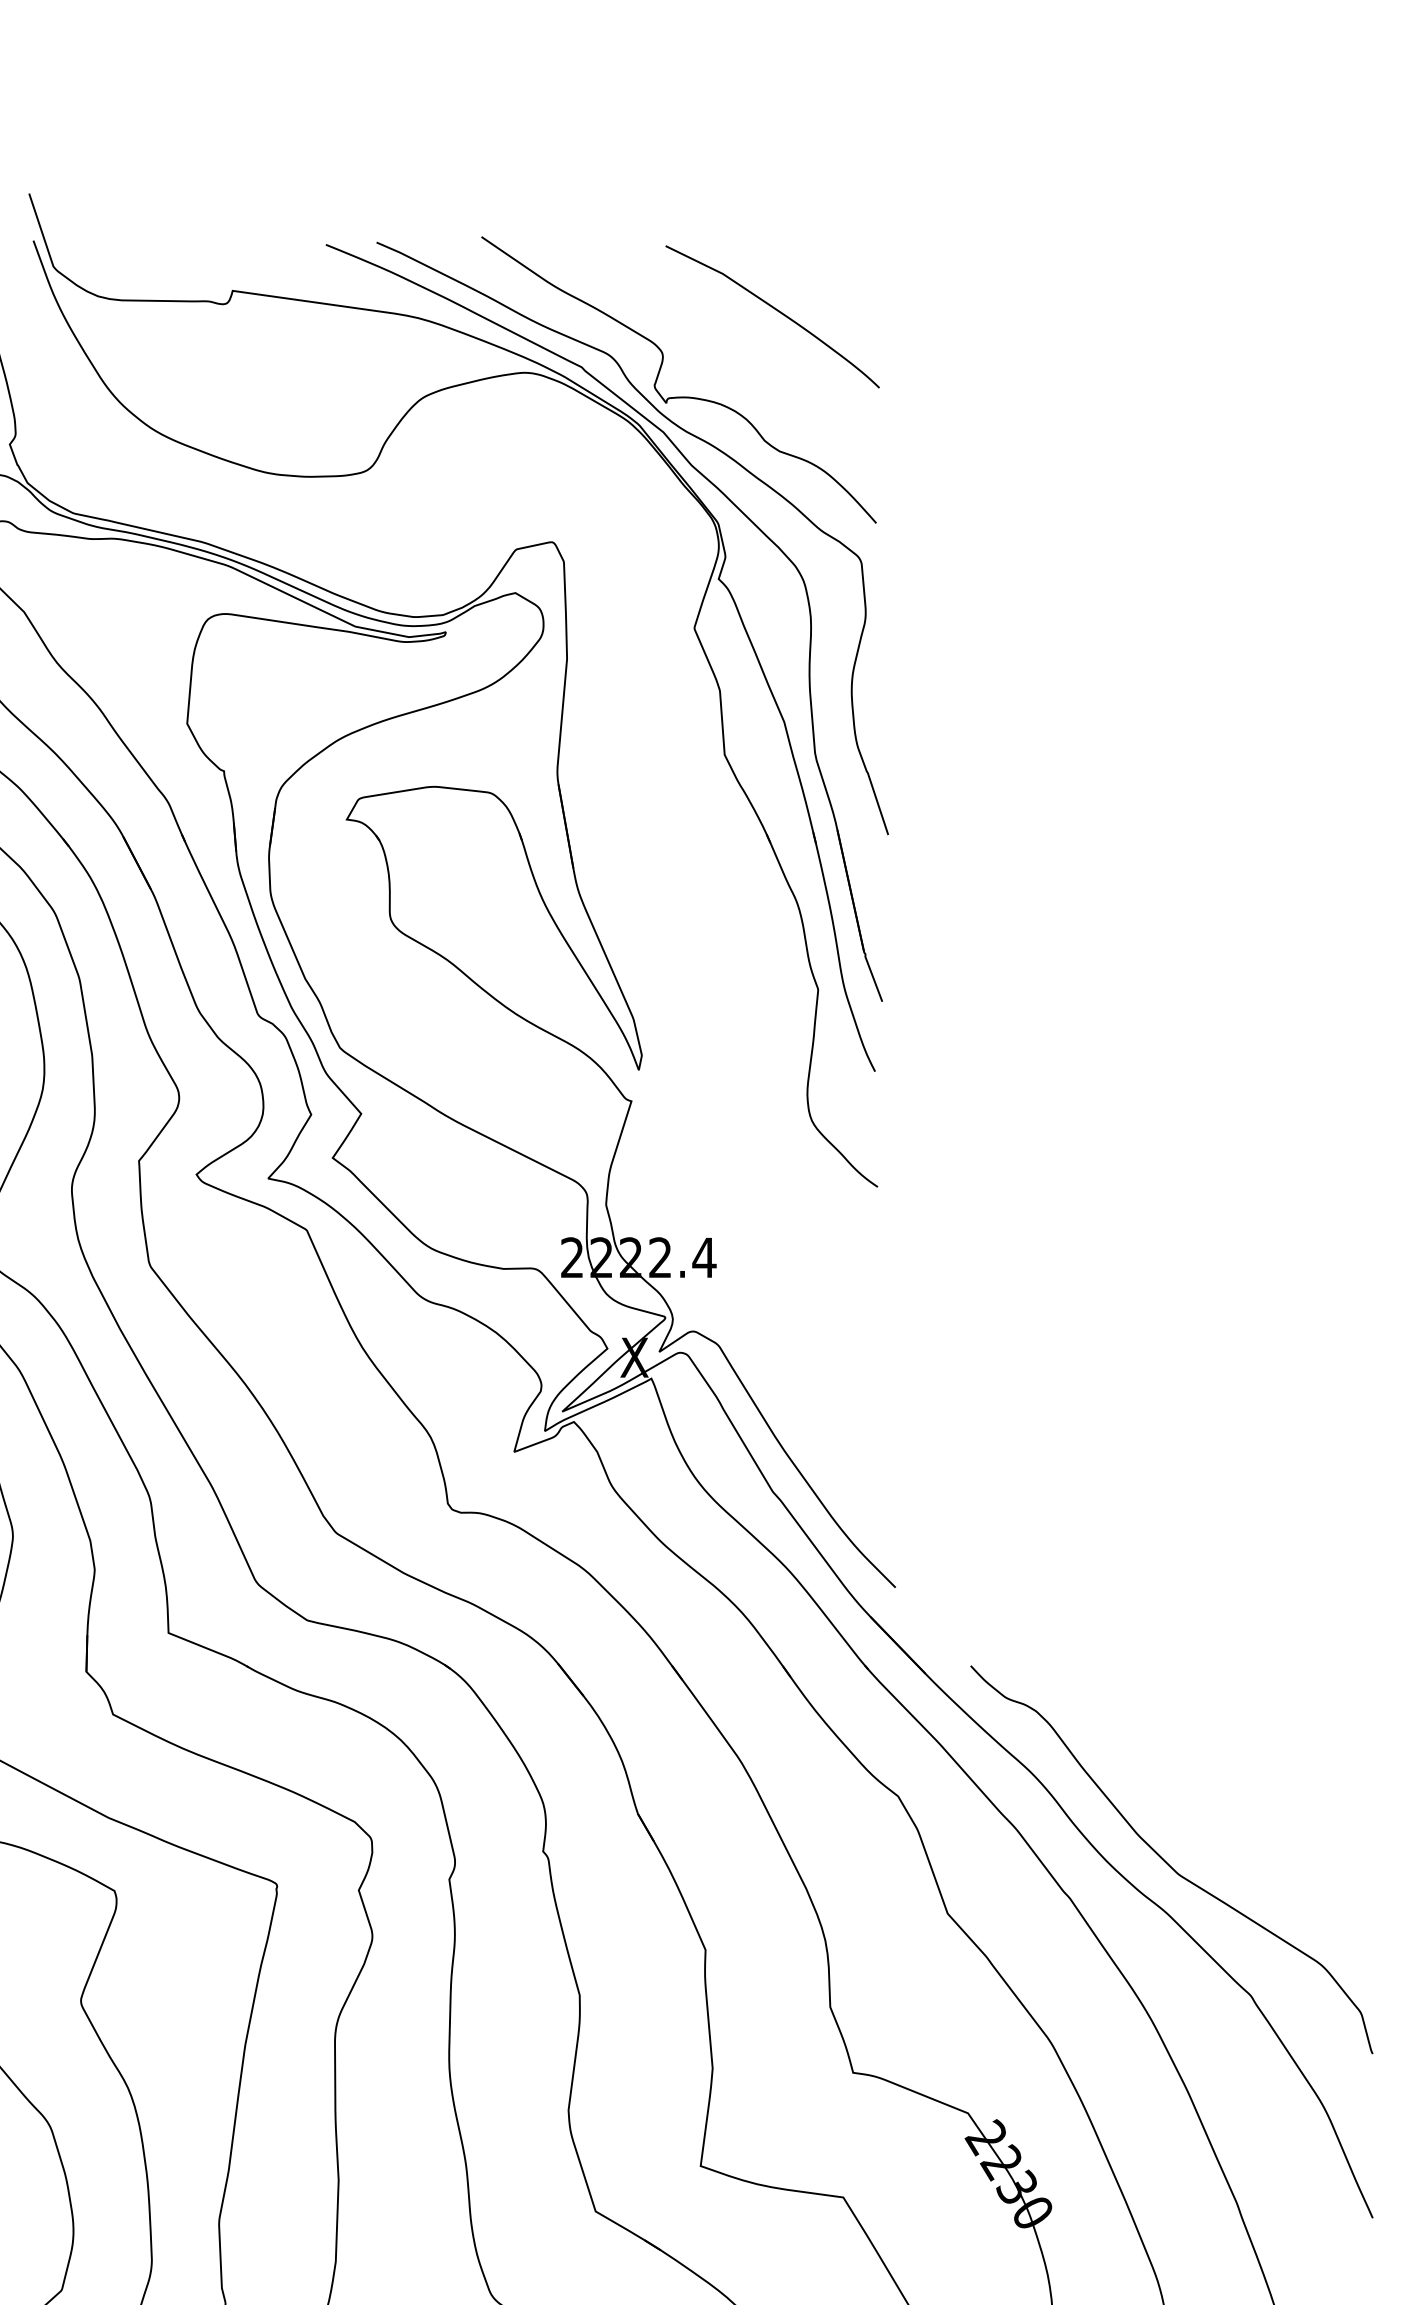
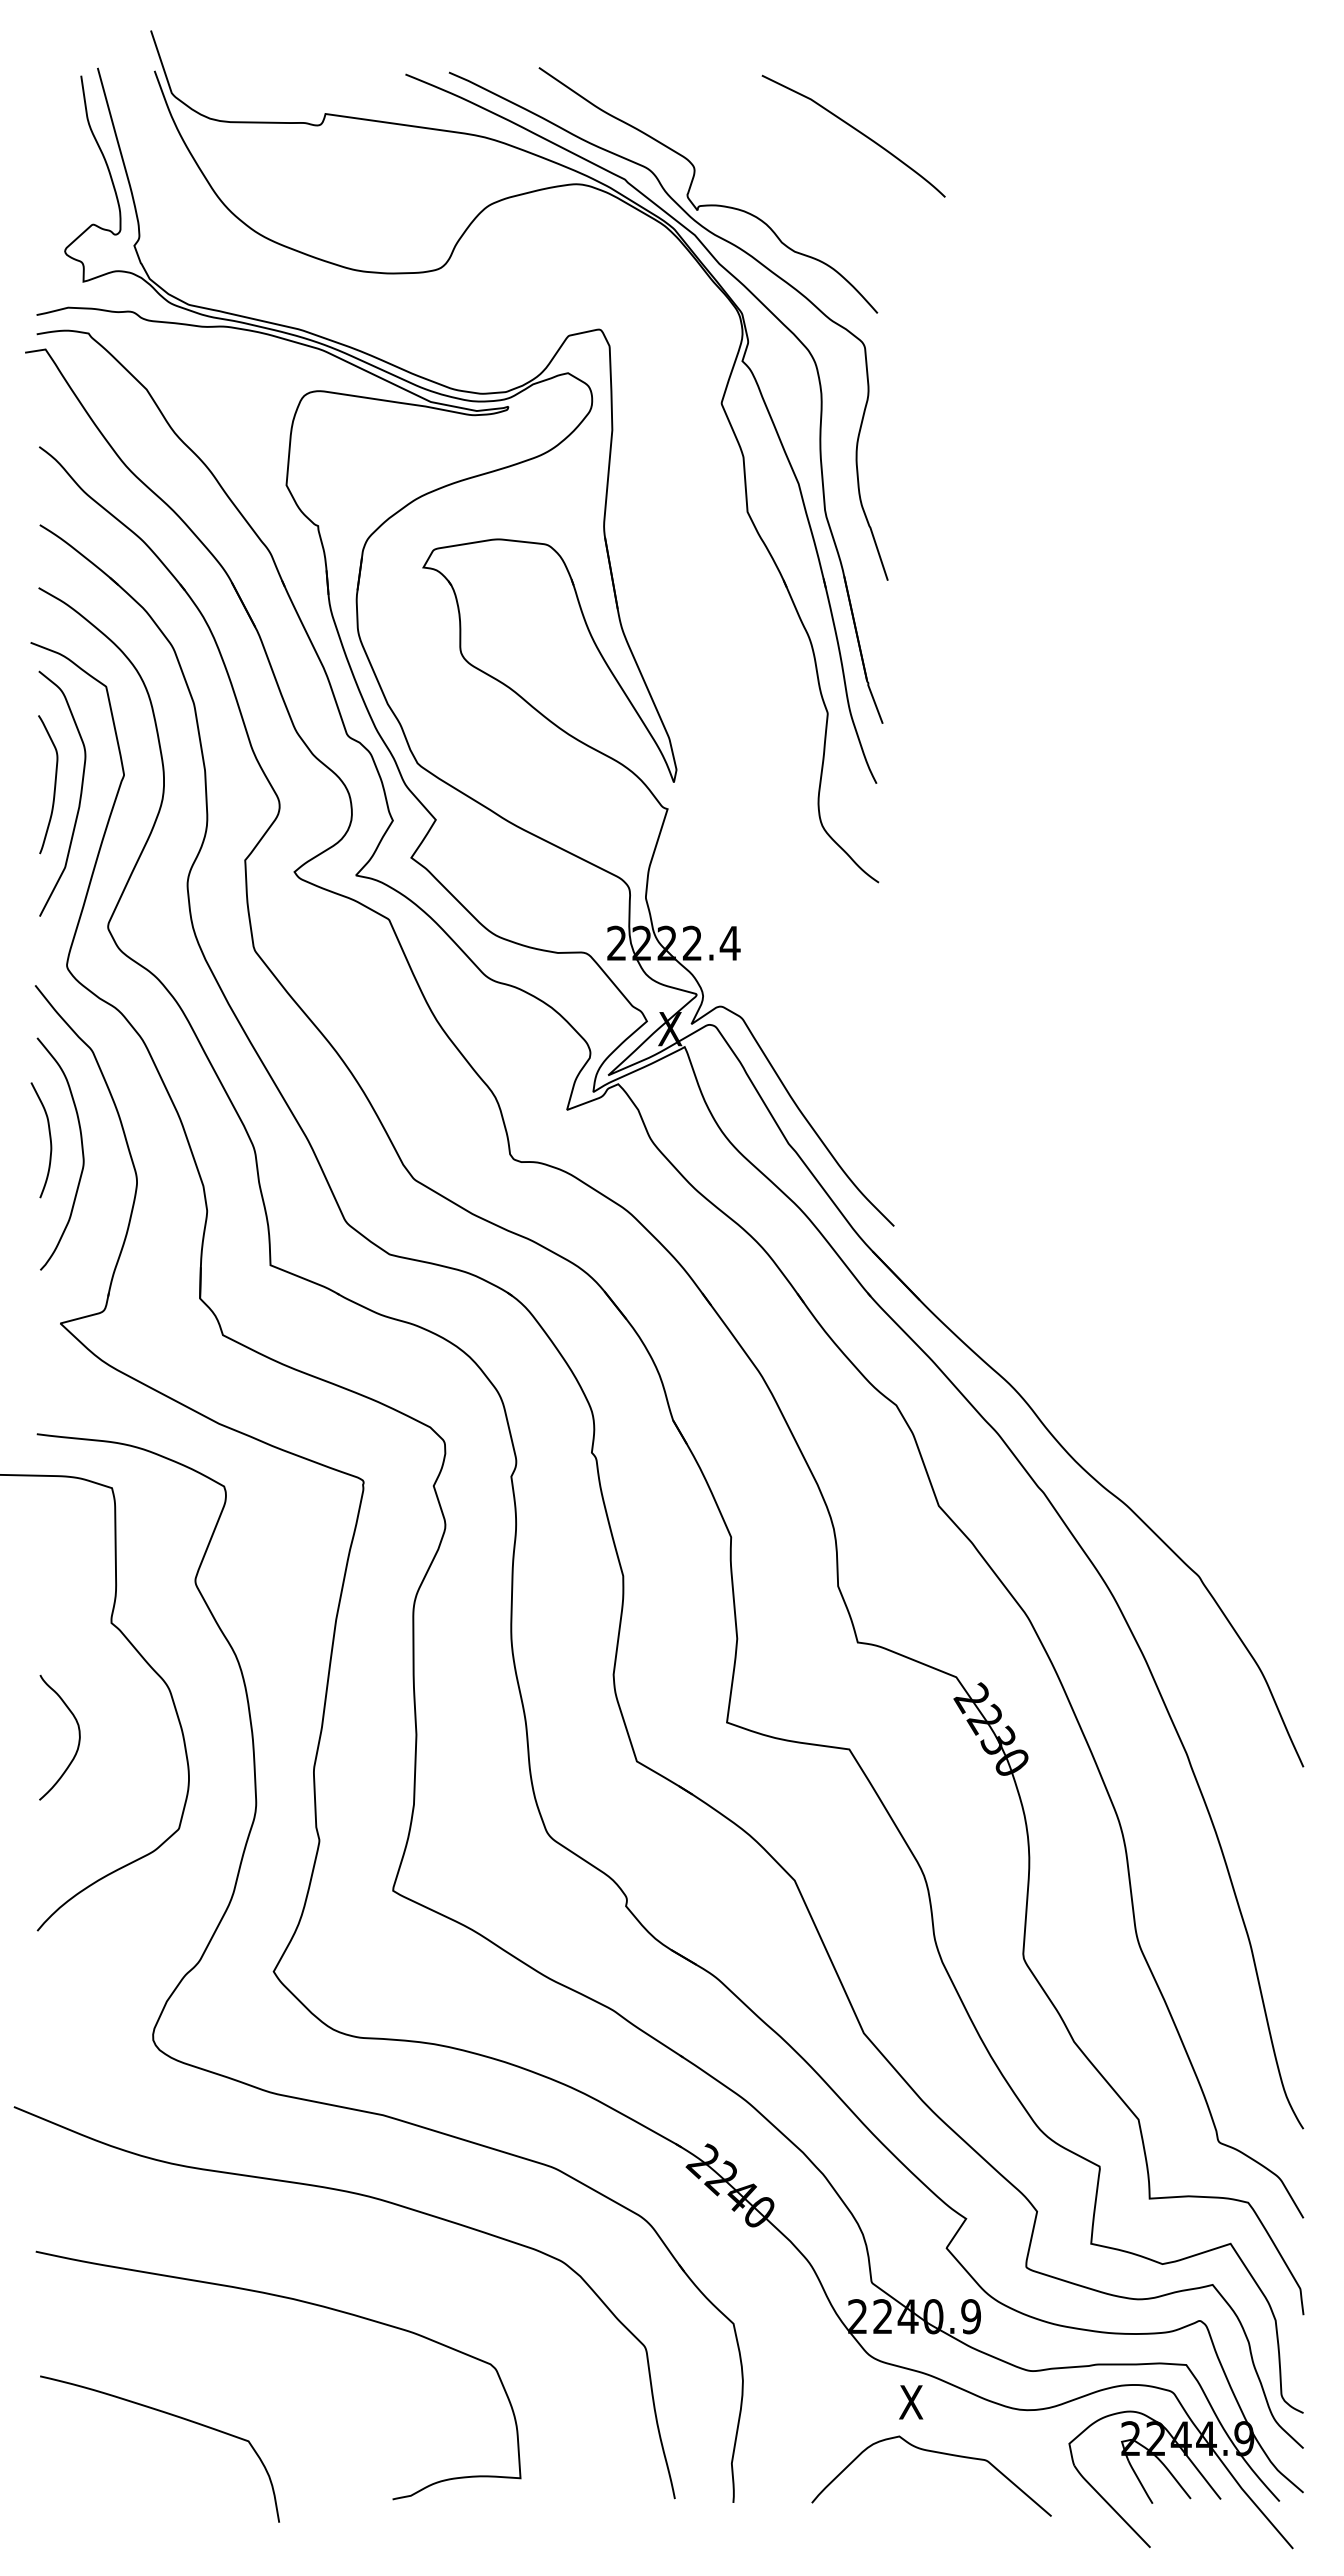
curve: (774, 310) -> (855, 130), moved
curve: (1168, 1862) -> (1128, 1462), removed

